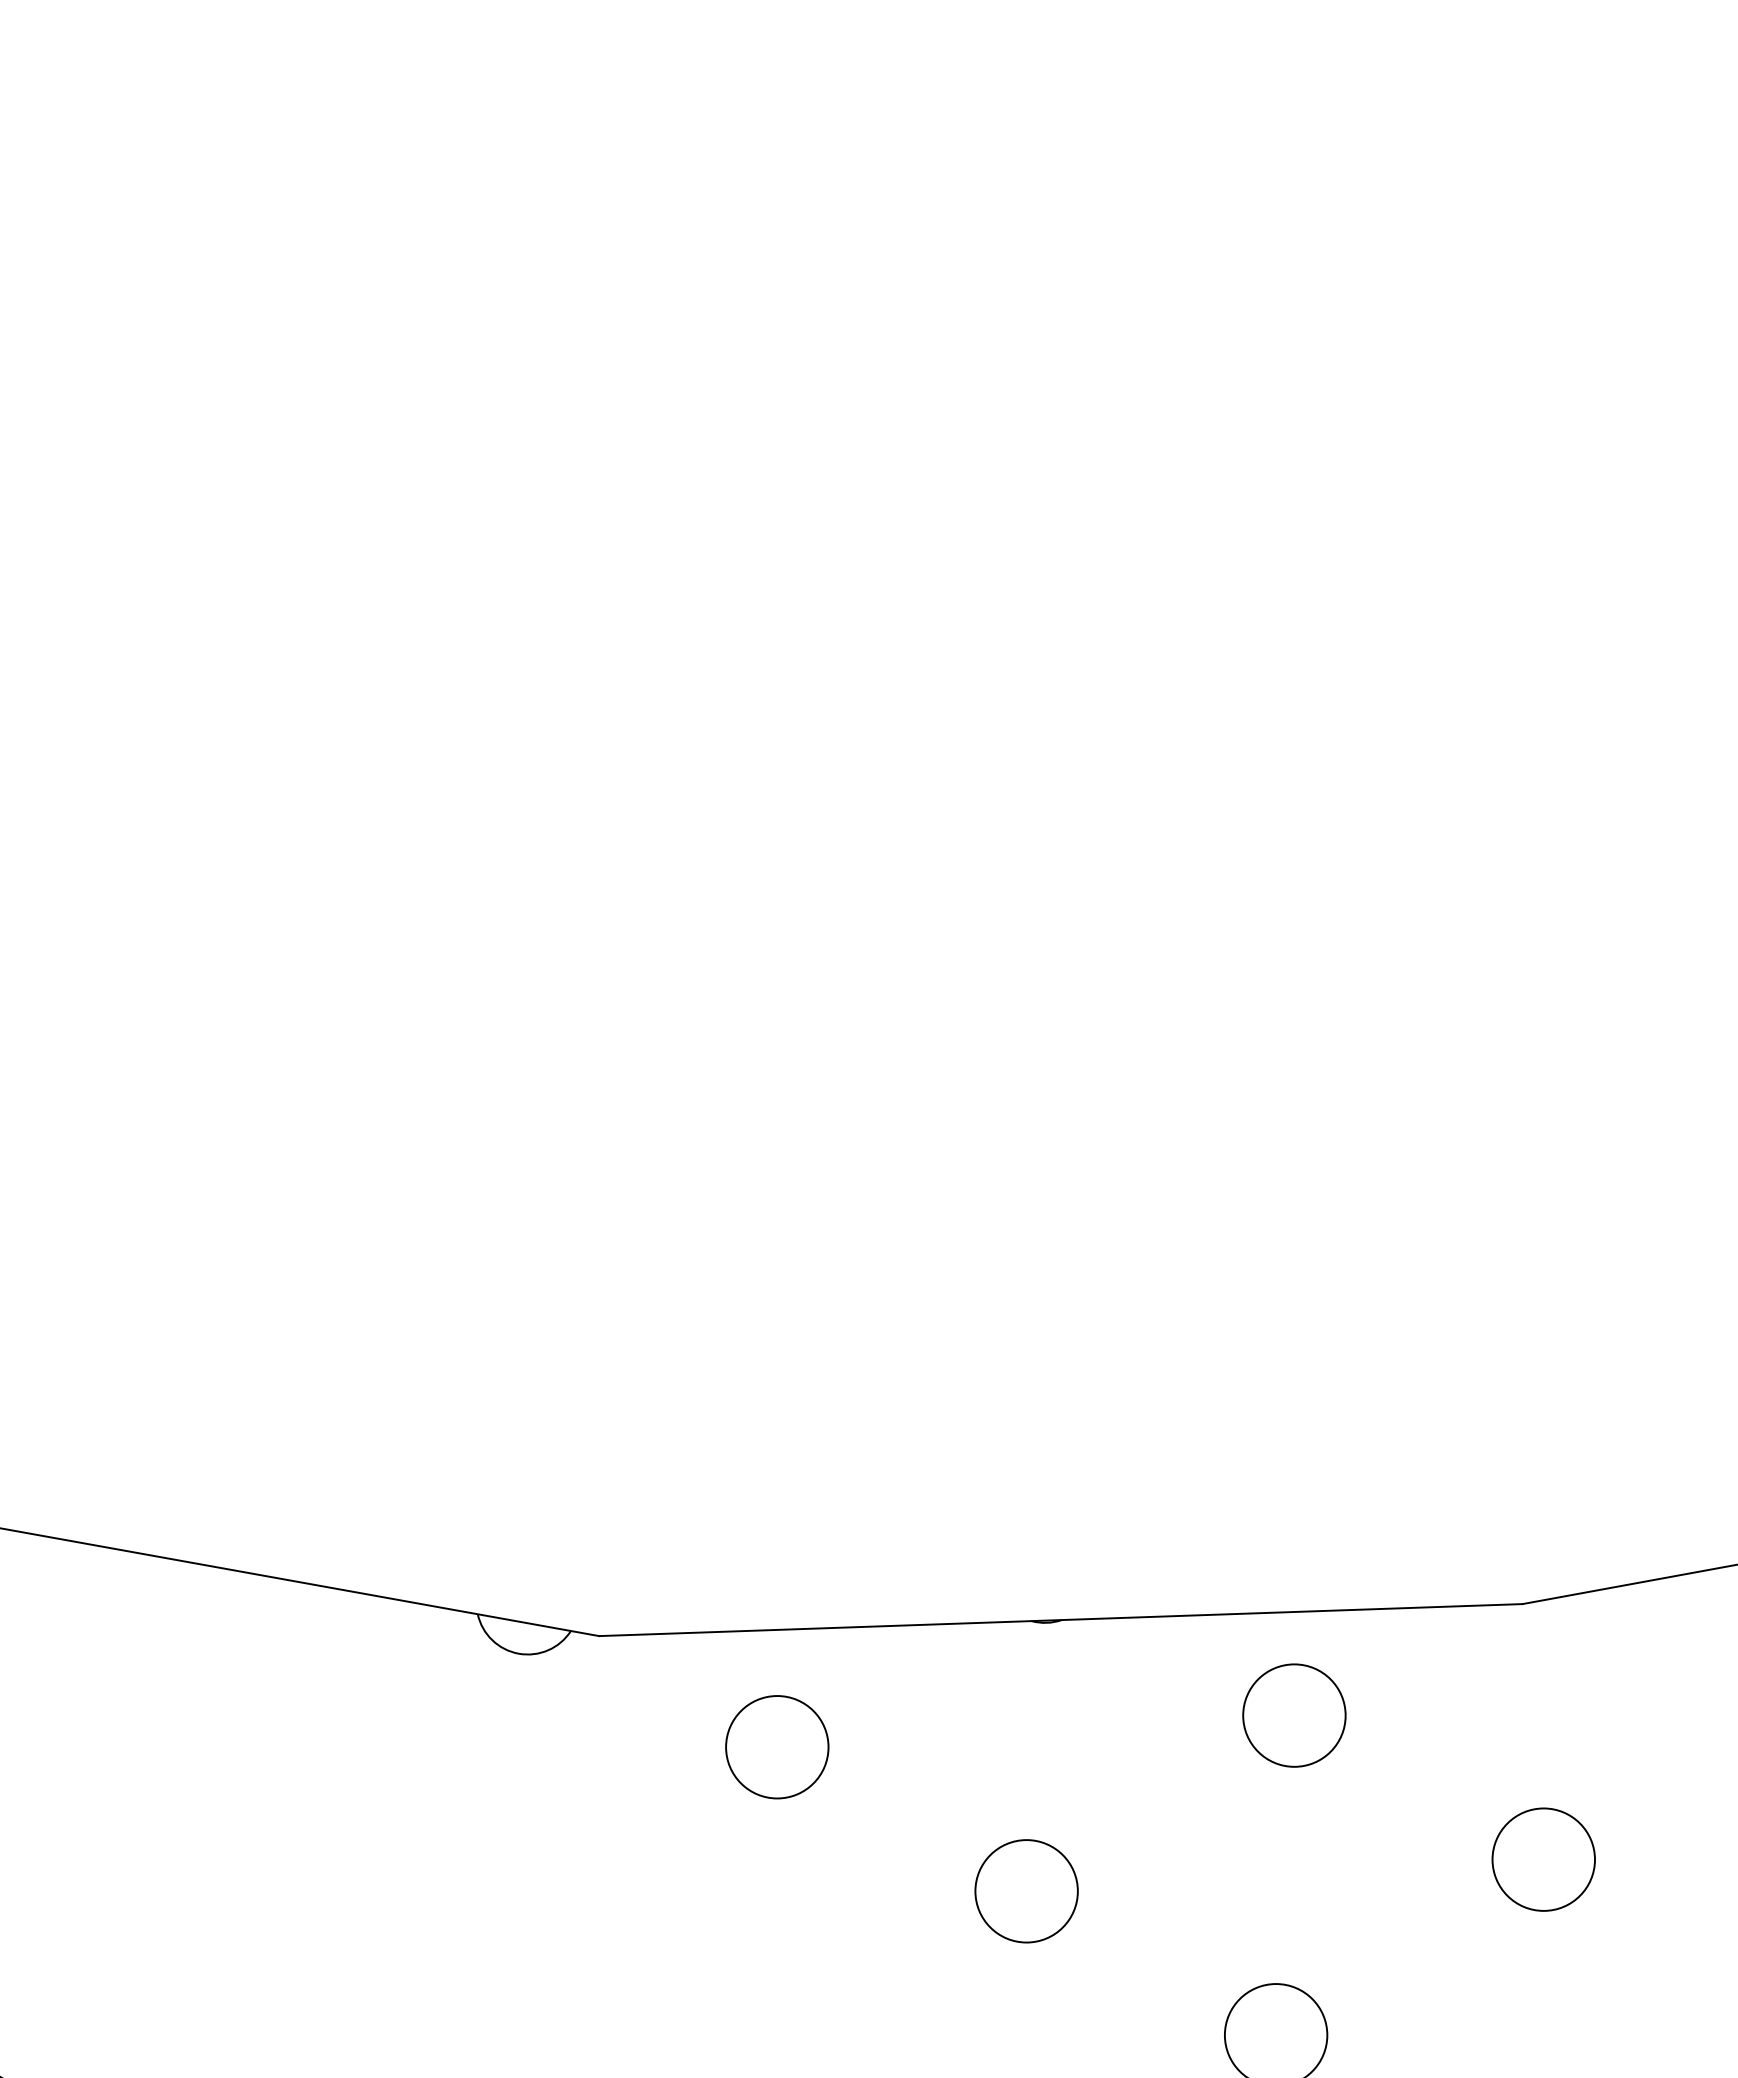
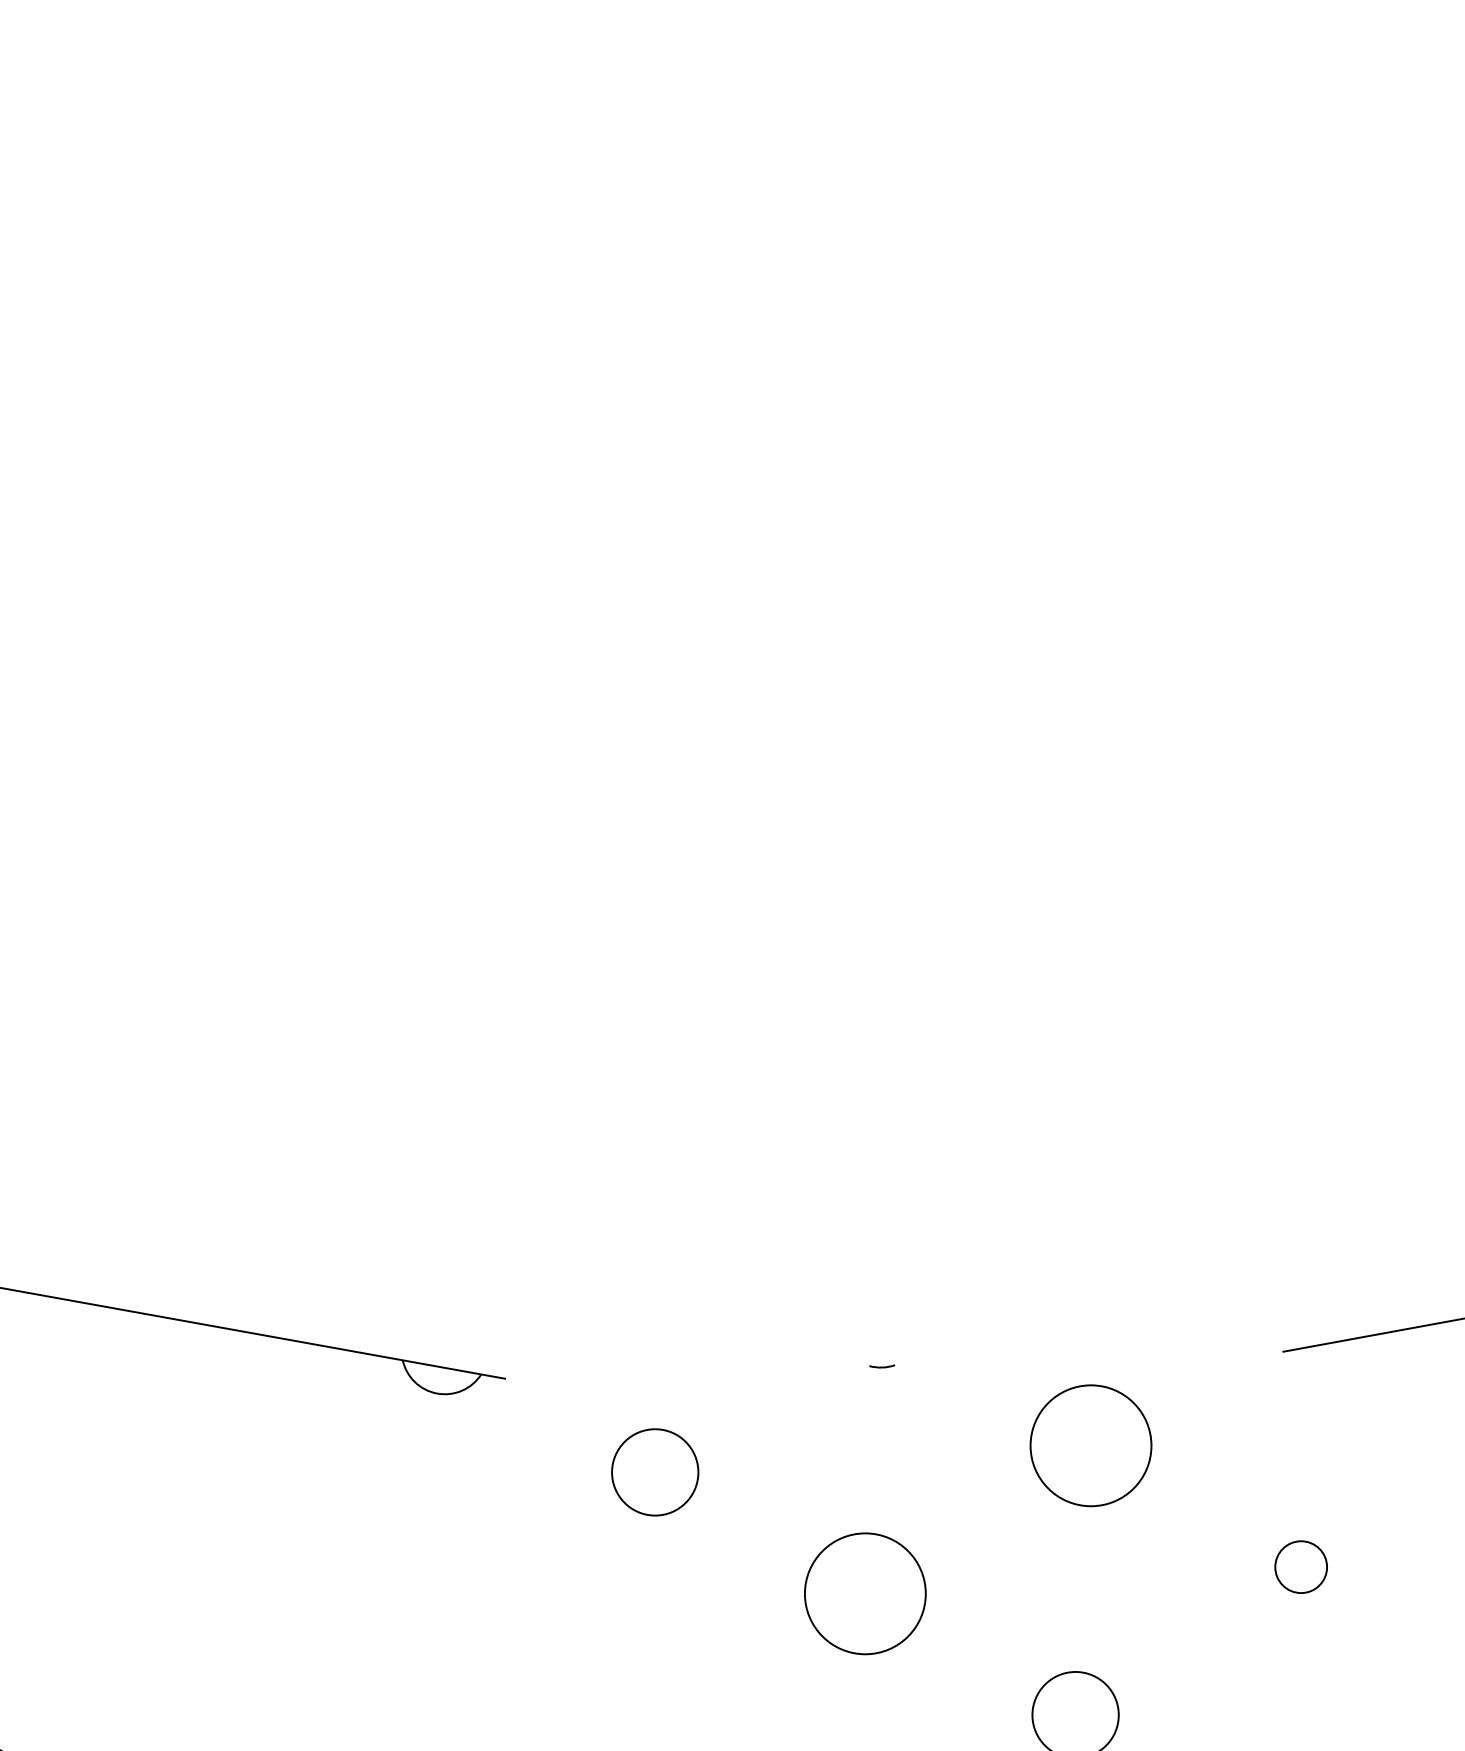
line: (1060, 1620) -> (893, 1365), removed
circle: (1294, 1715) -> (1091, 1445), size x1.4
circle: (1543, 1859) -> (1300, 1567), size x0.6
circle: (1026, 1891) -> (865, 1593), size x1.4

